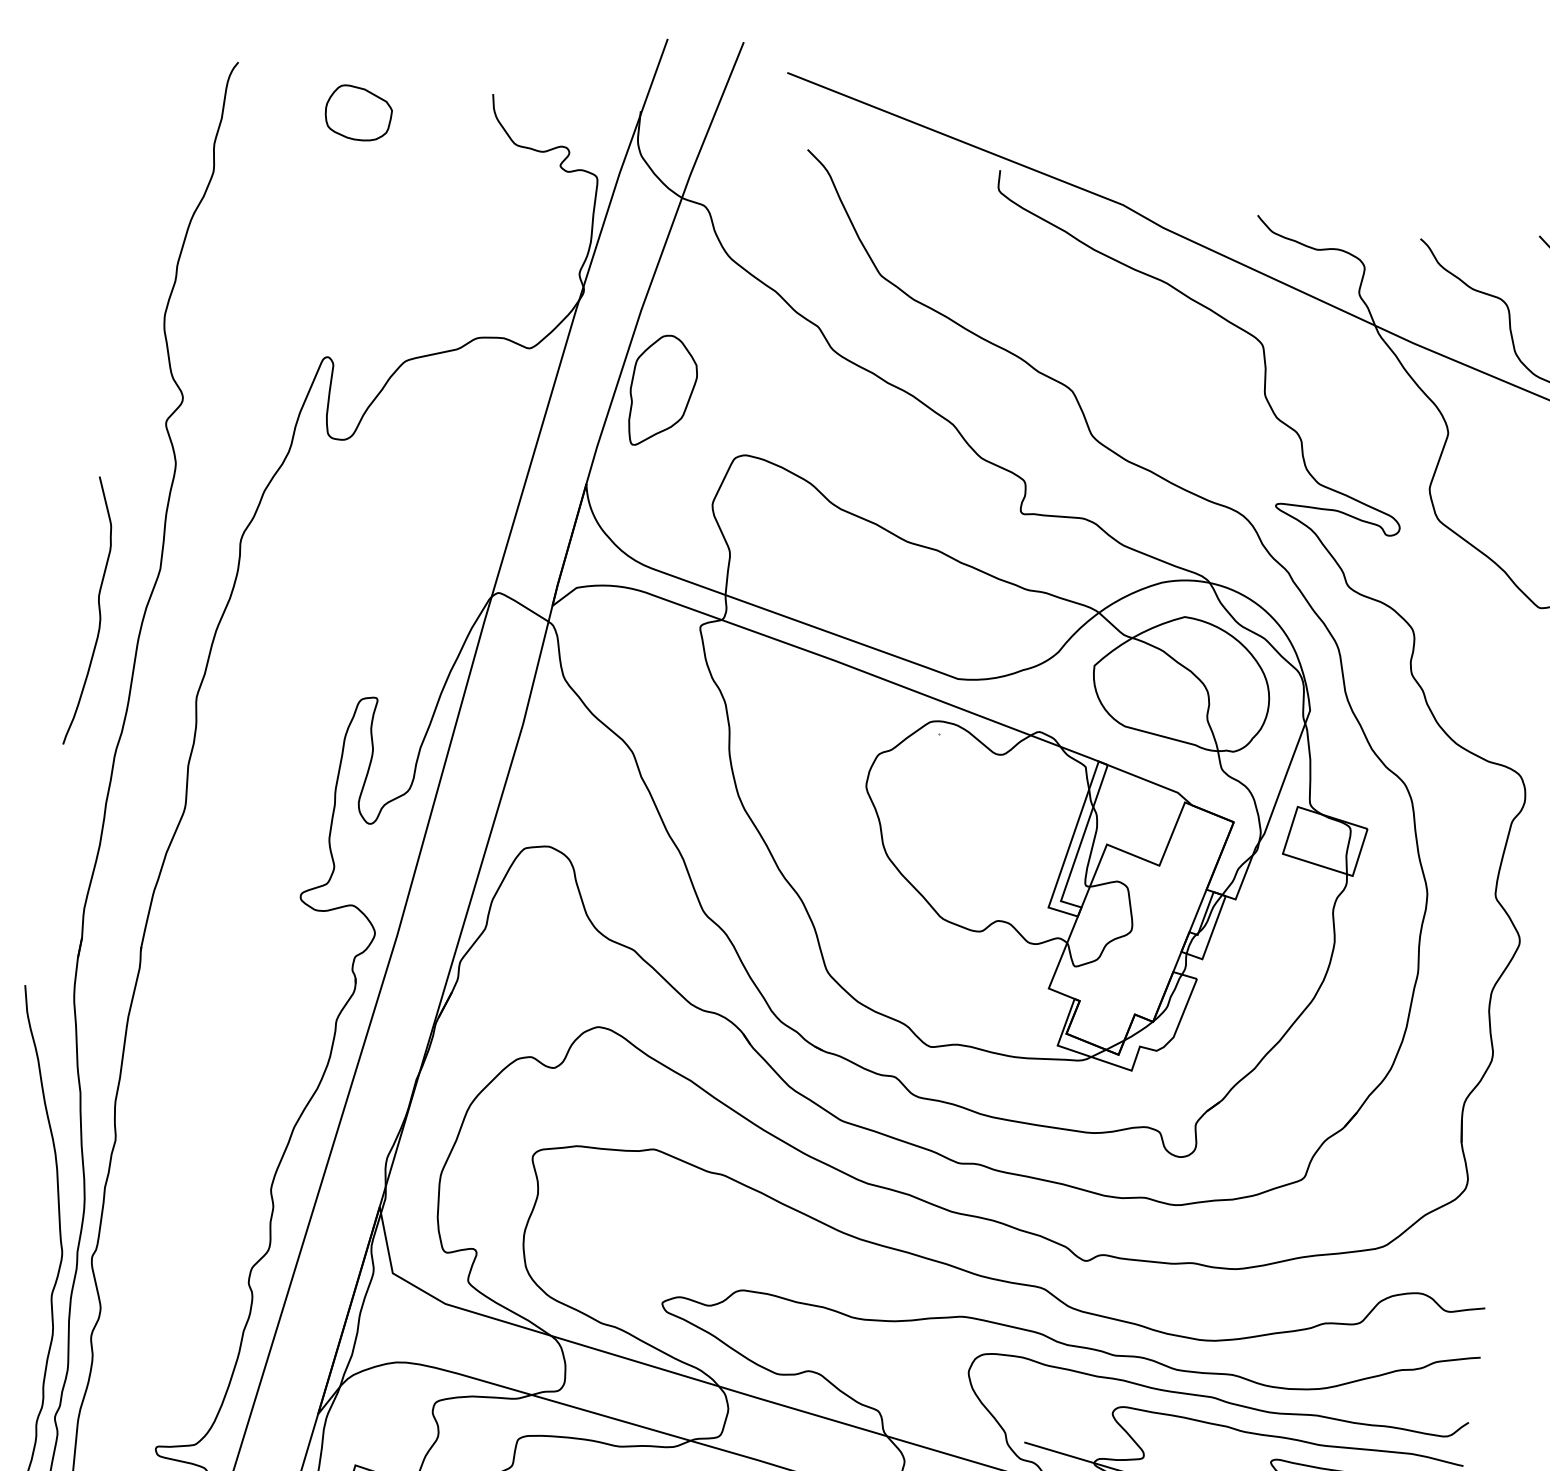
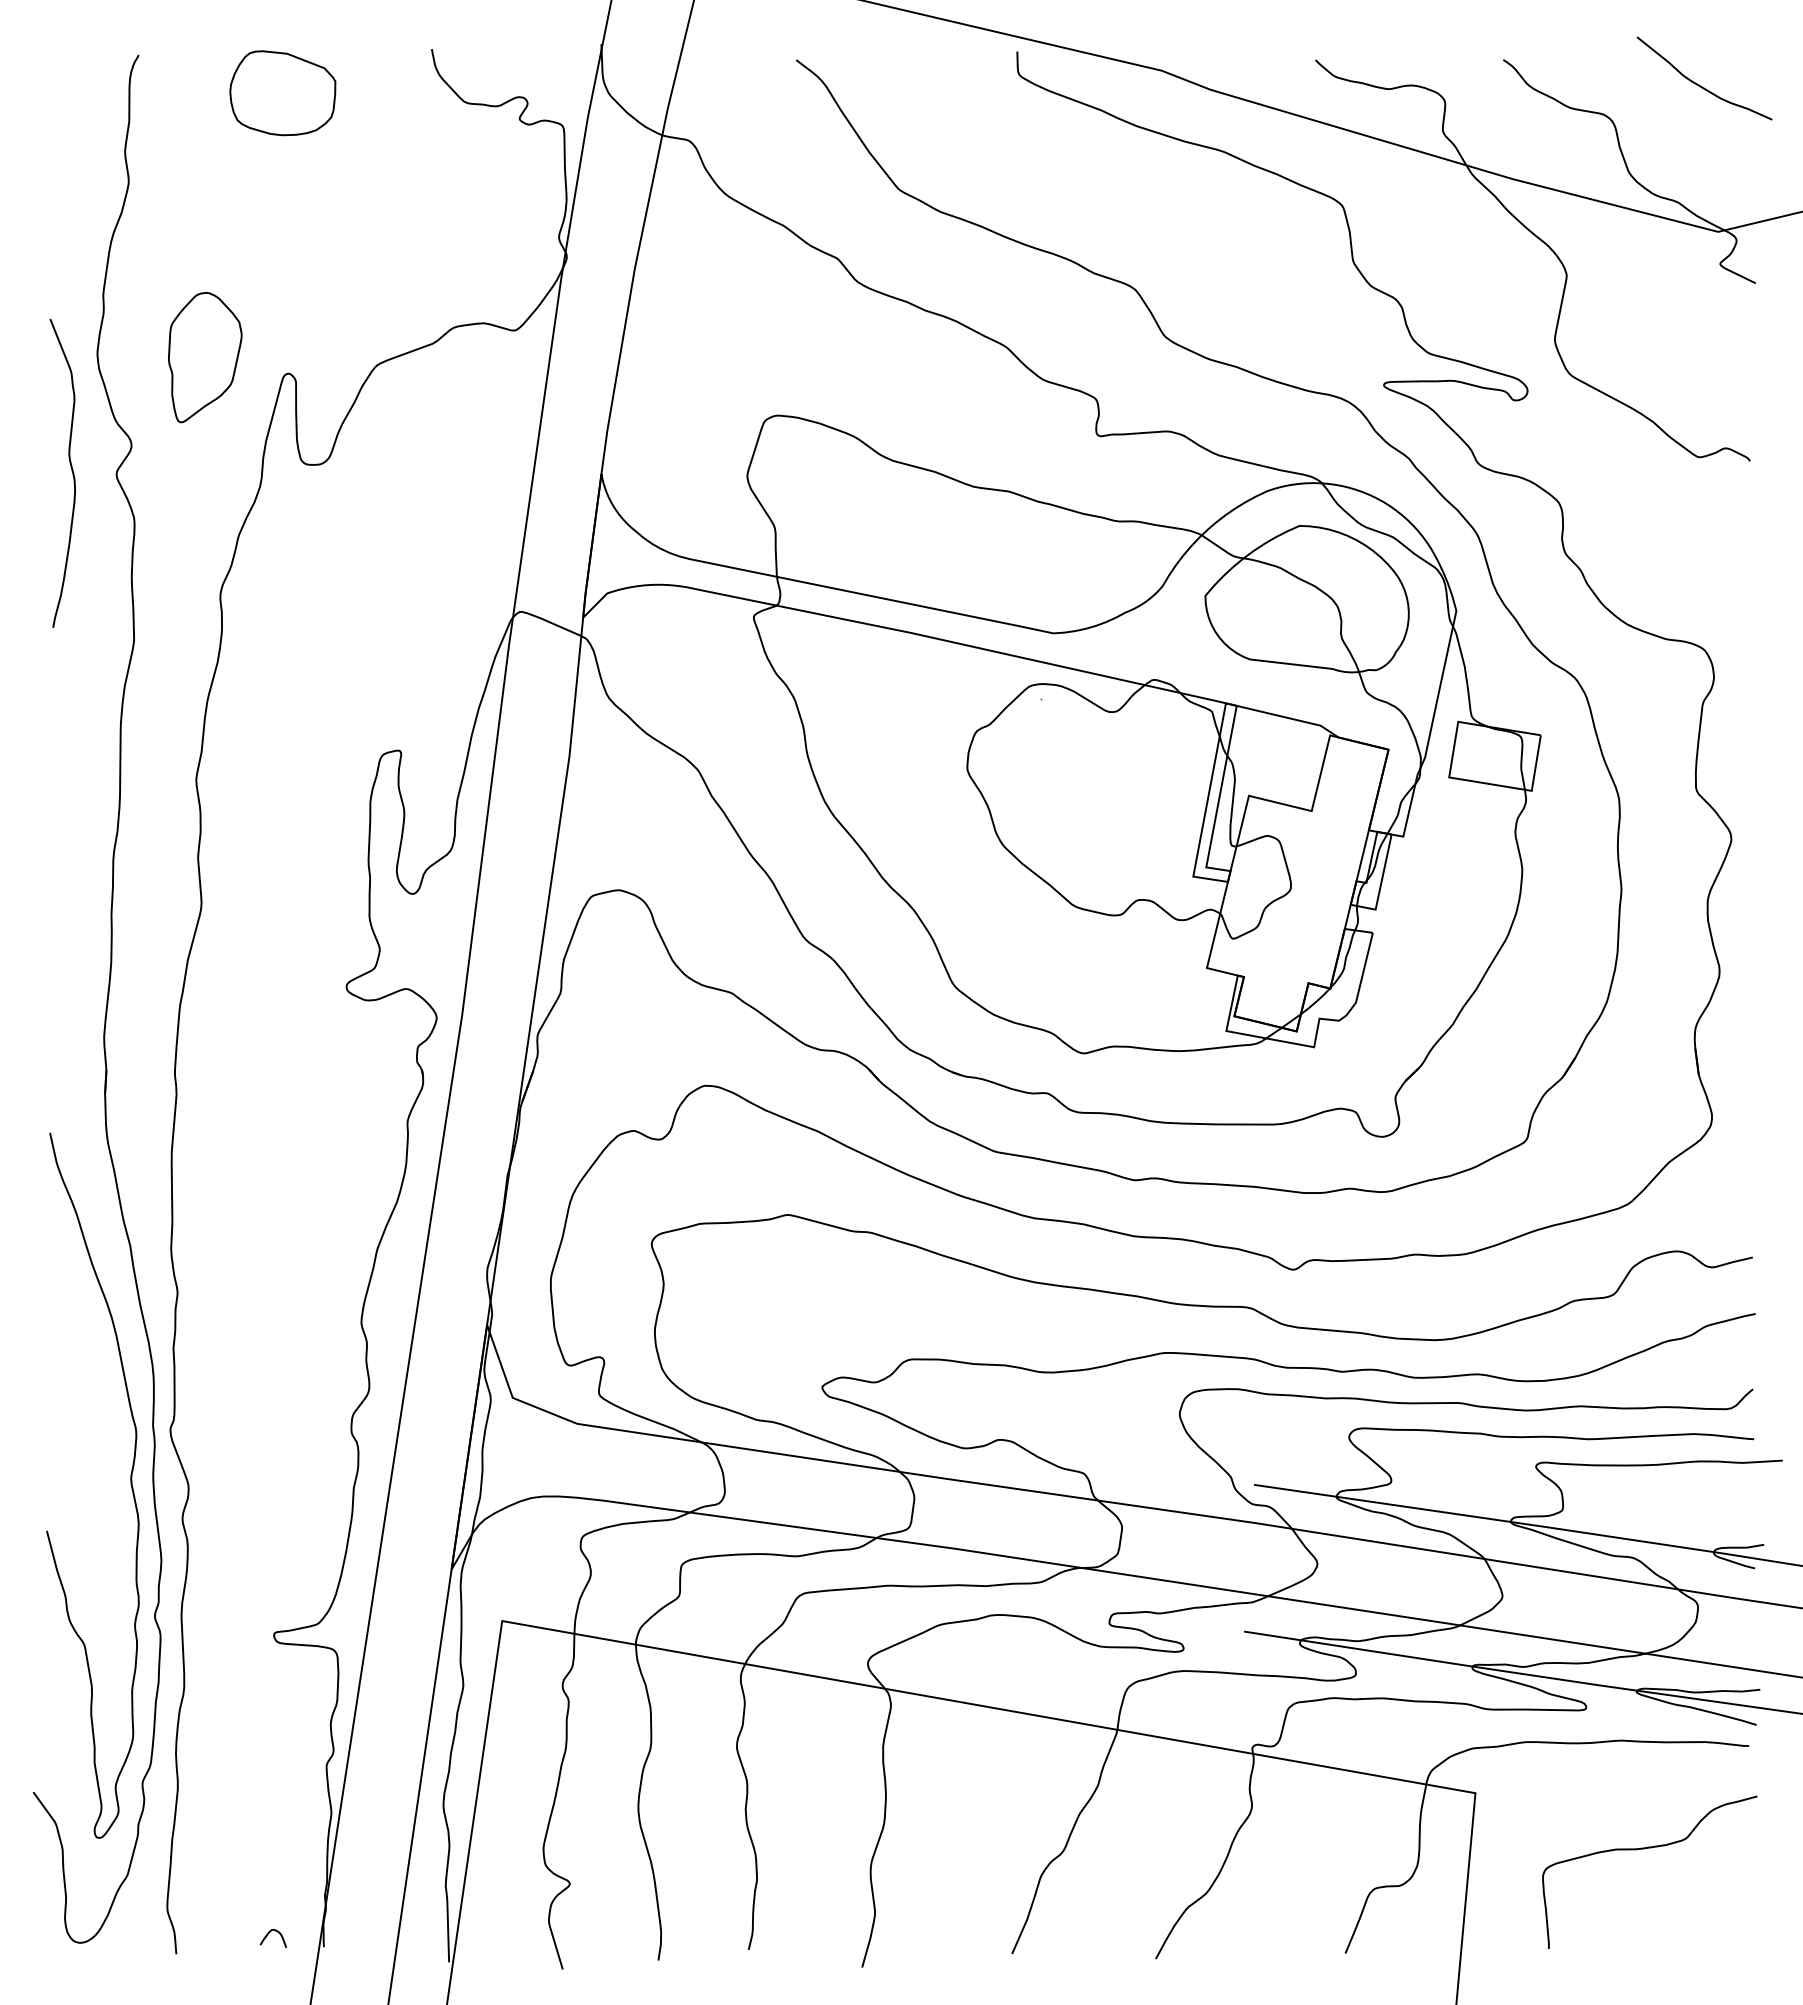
part: (358, 113) -> (282, 93), size x1.4
part: (662, 391) -> (205, 357), moved
curve: (98, 611) -> (71, 471), moved

